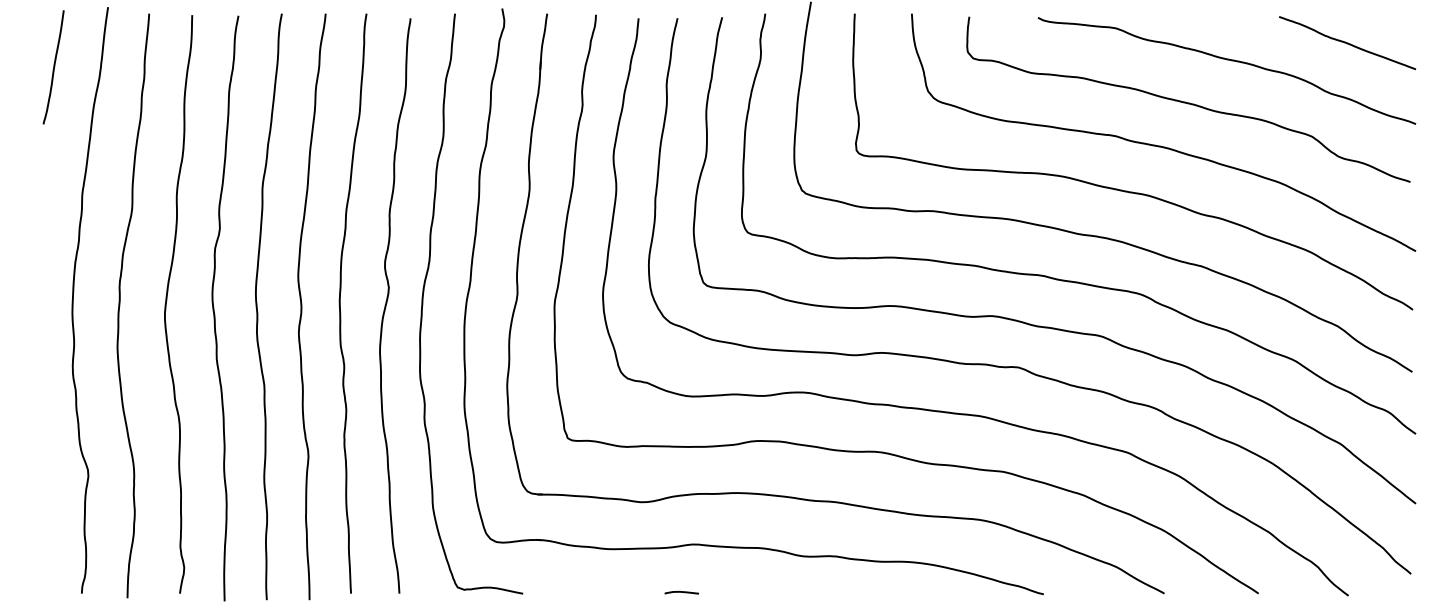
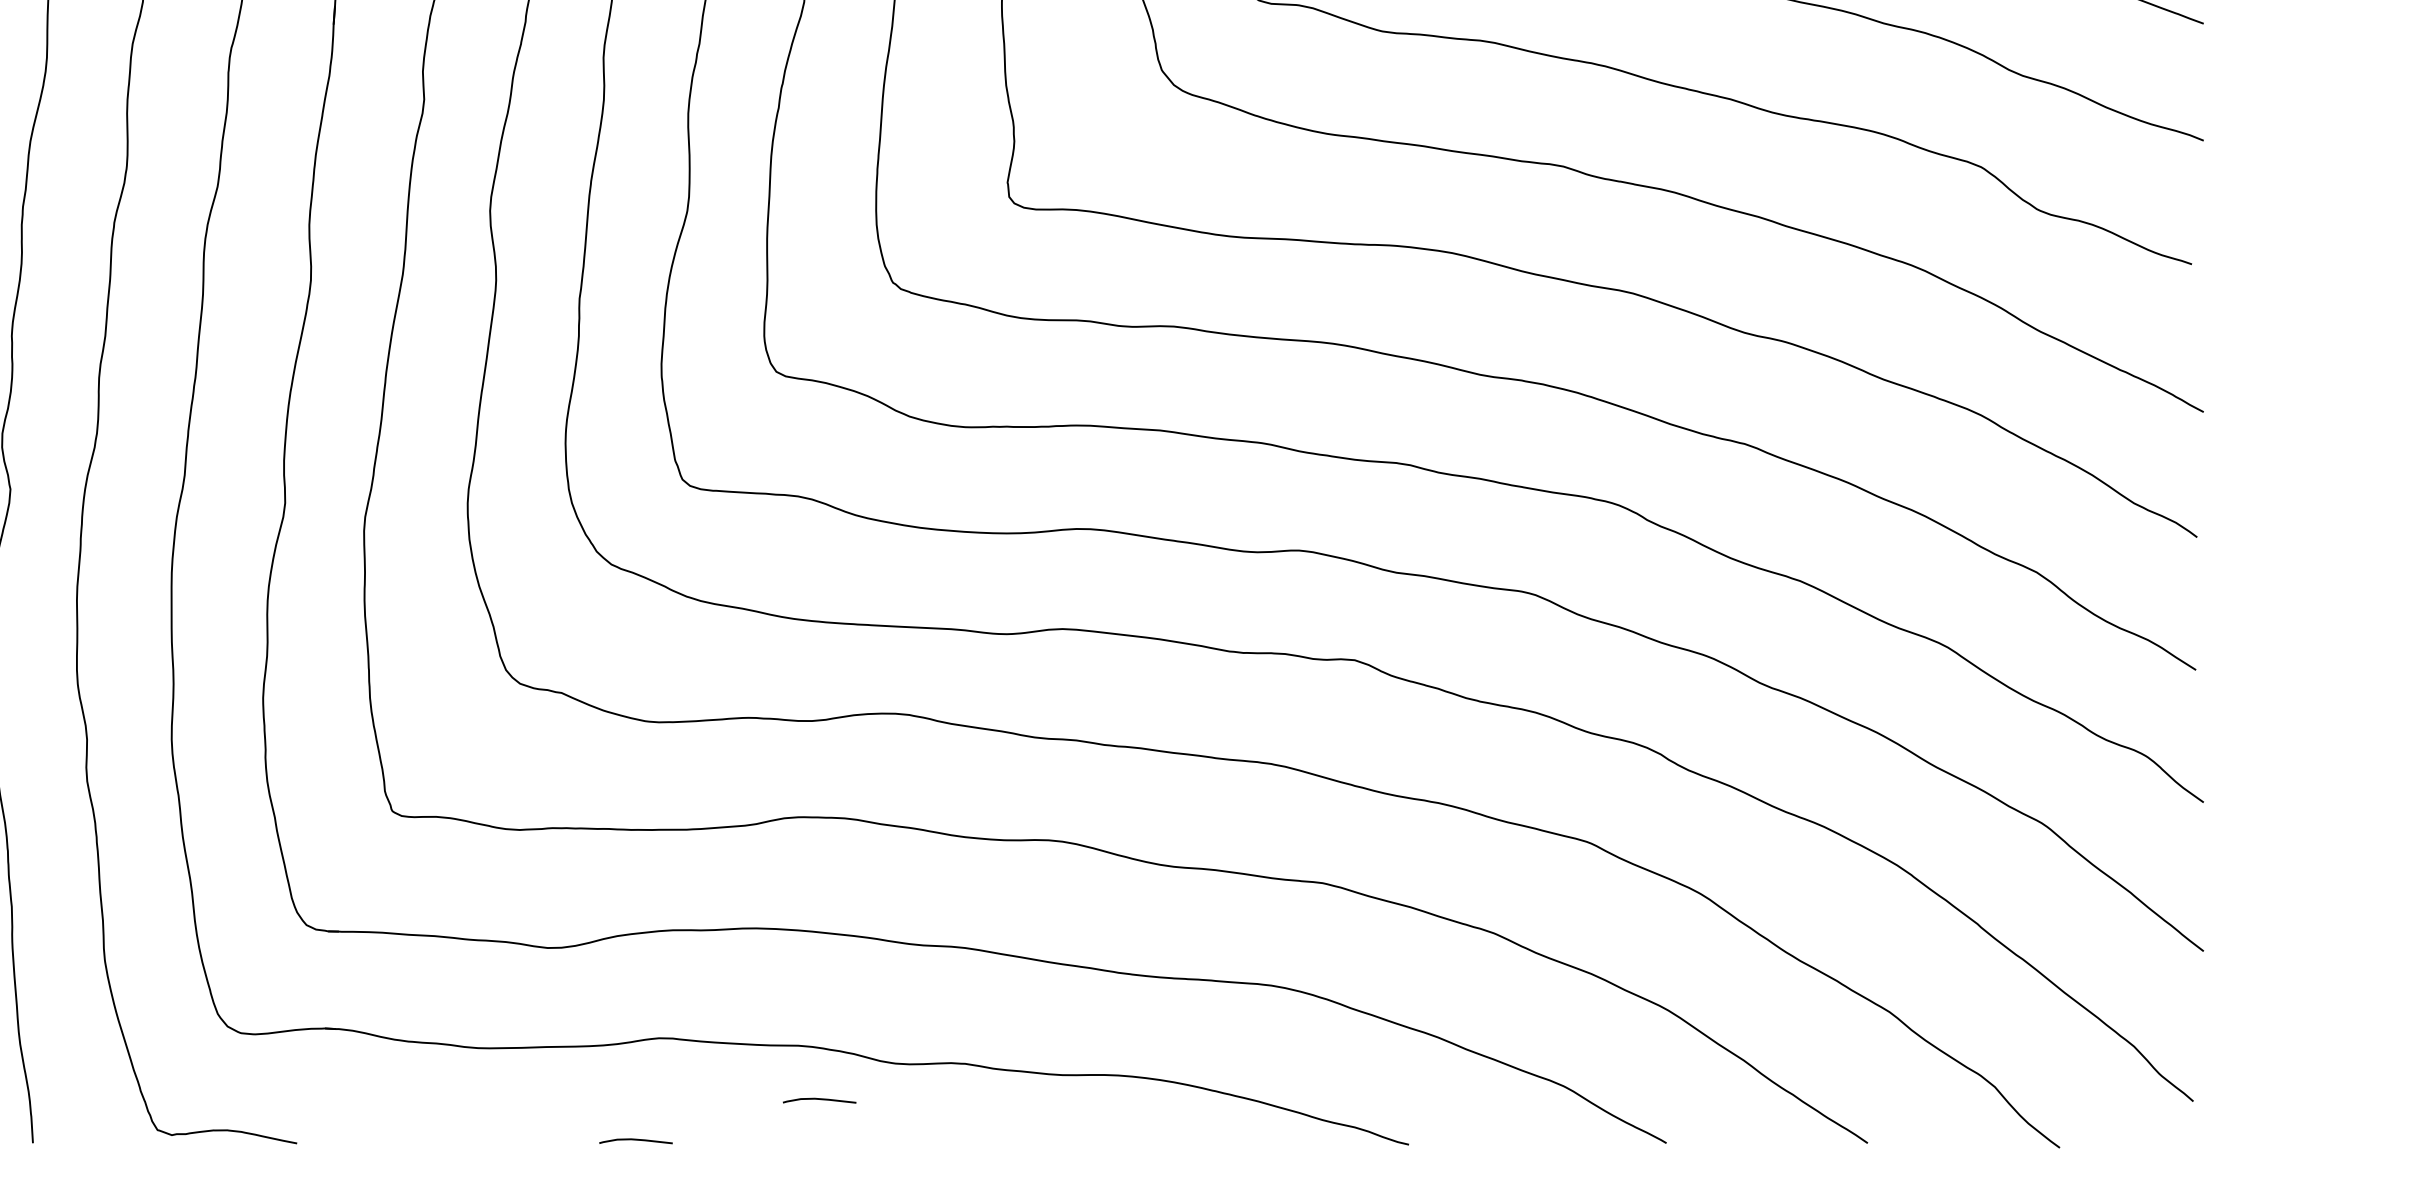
curve: (767, 573) -> (818, 1100), added

